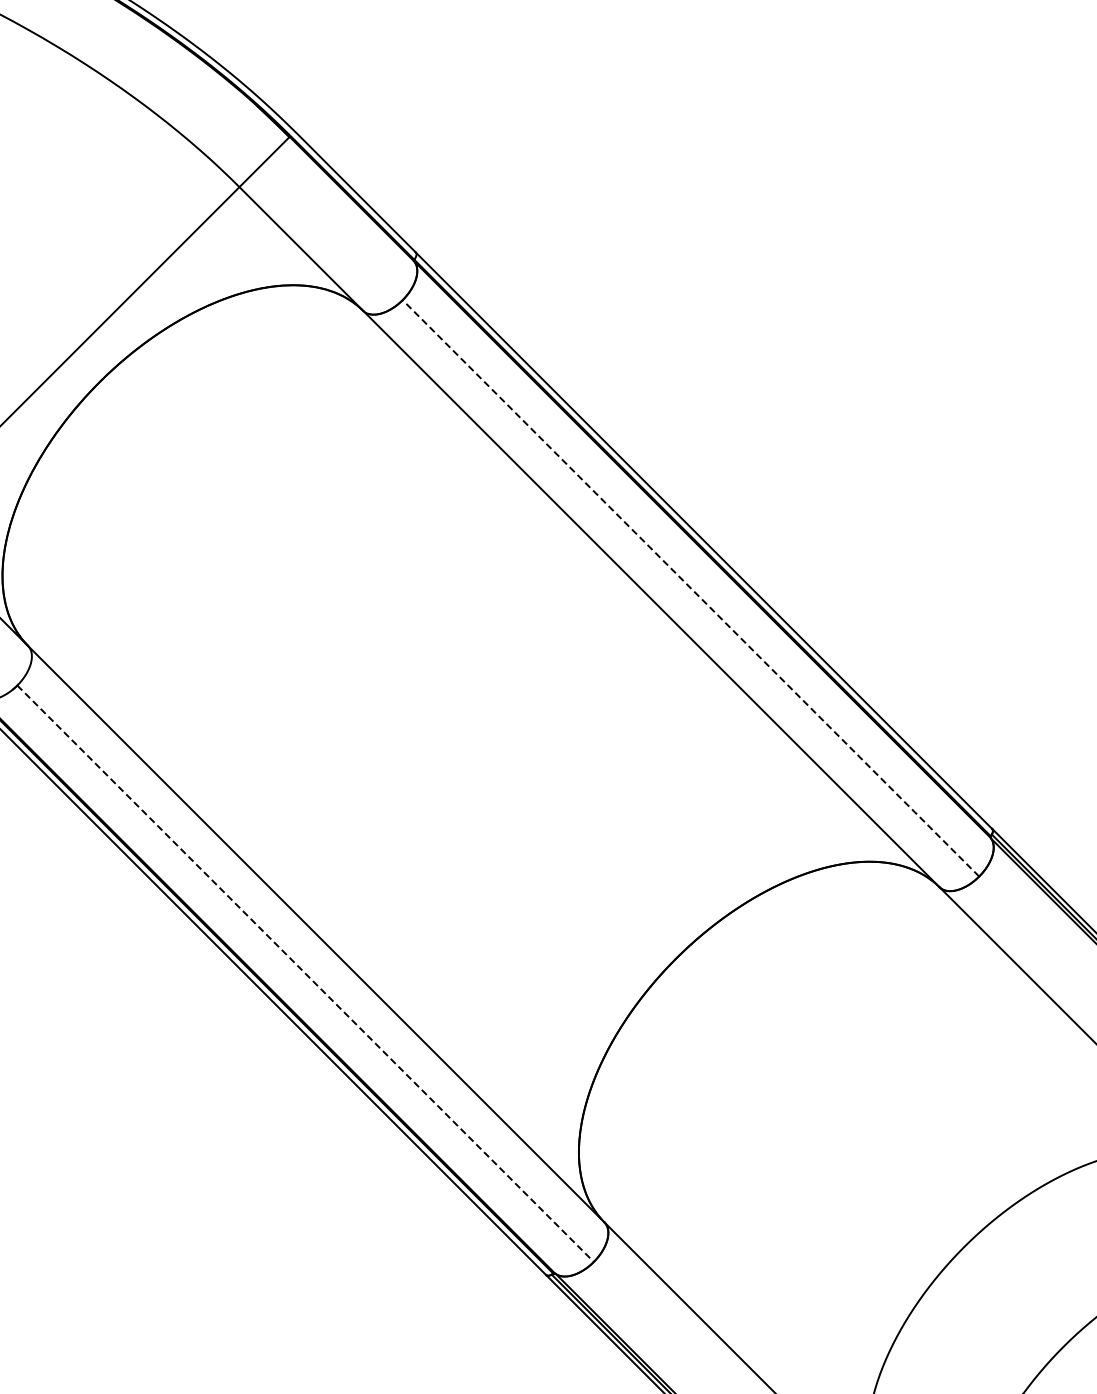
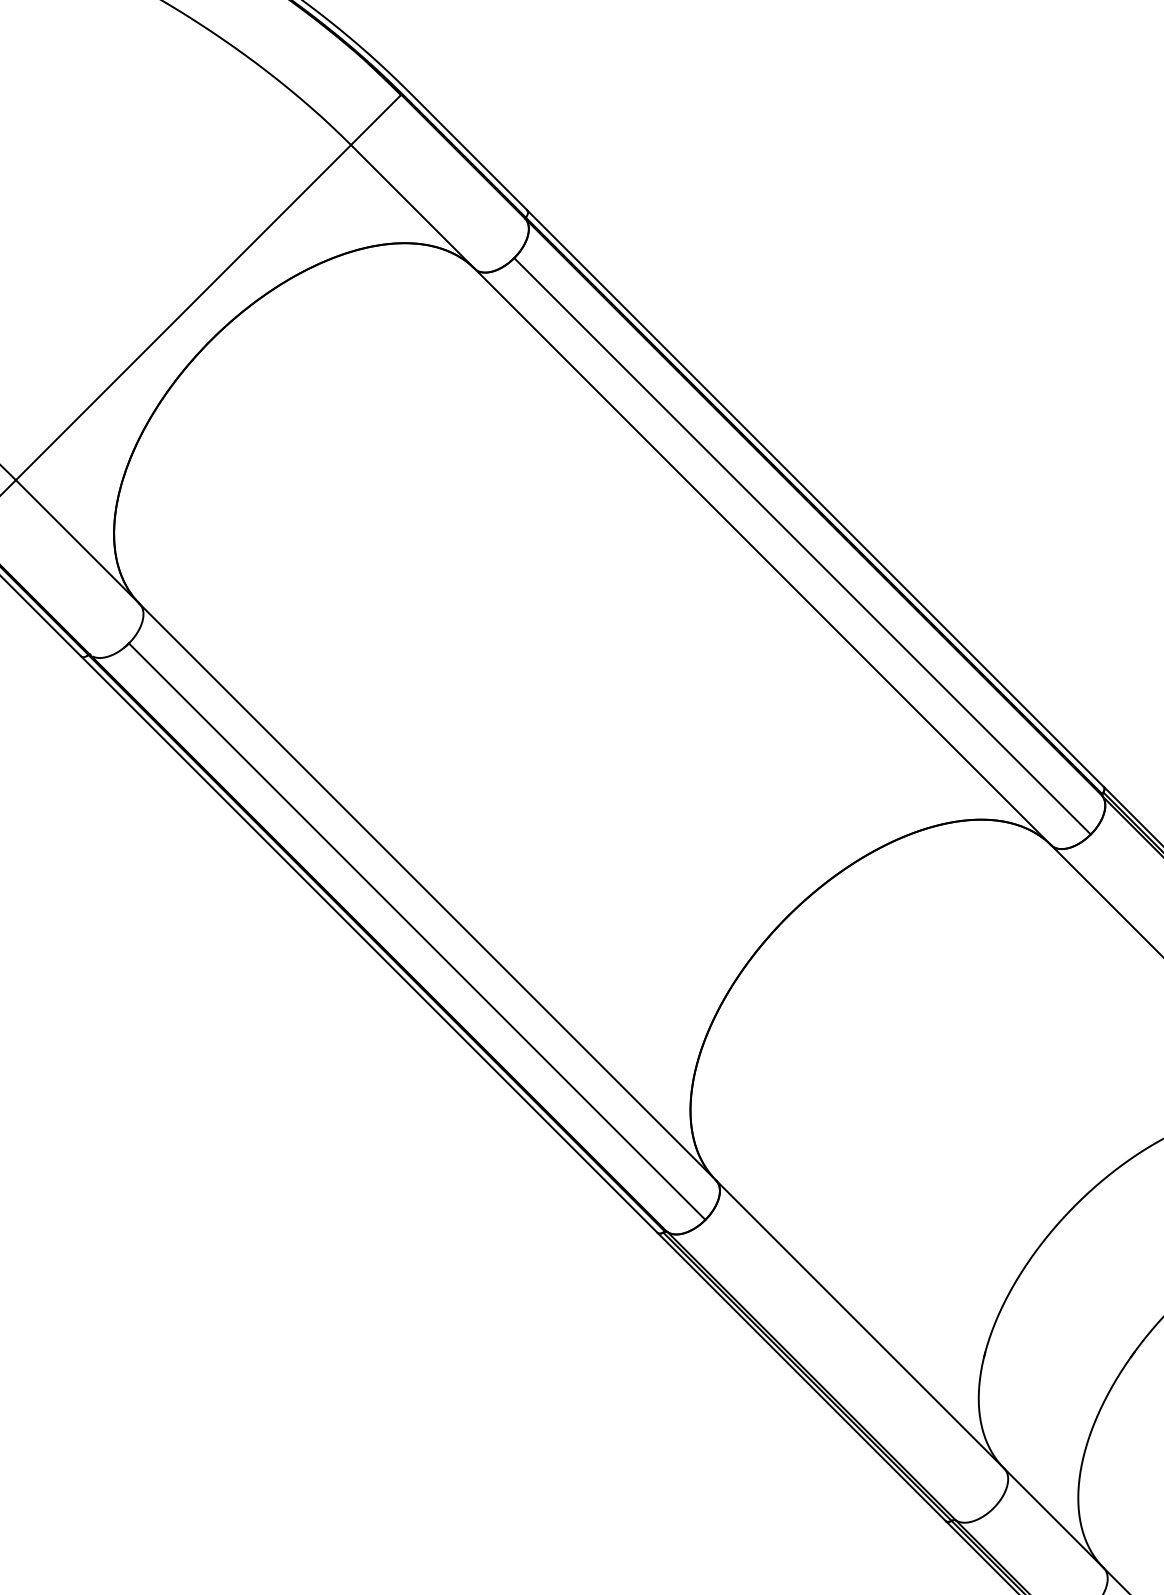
line: (690, 588) -> (802, 546), dashed -> solid
line: (305, 973) -> (417, 931), dashed -> solid

